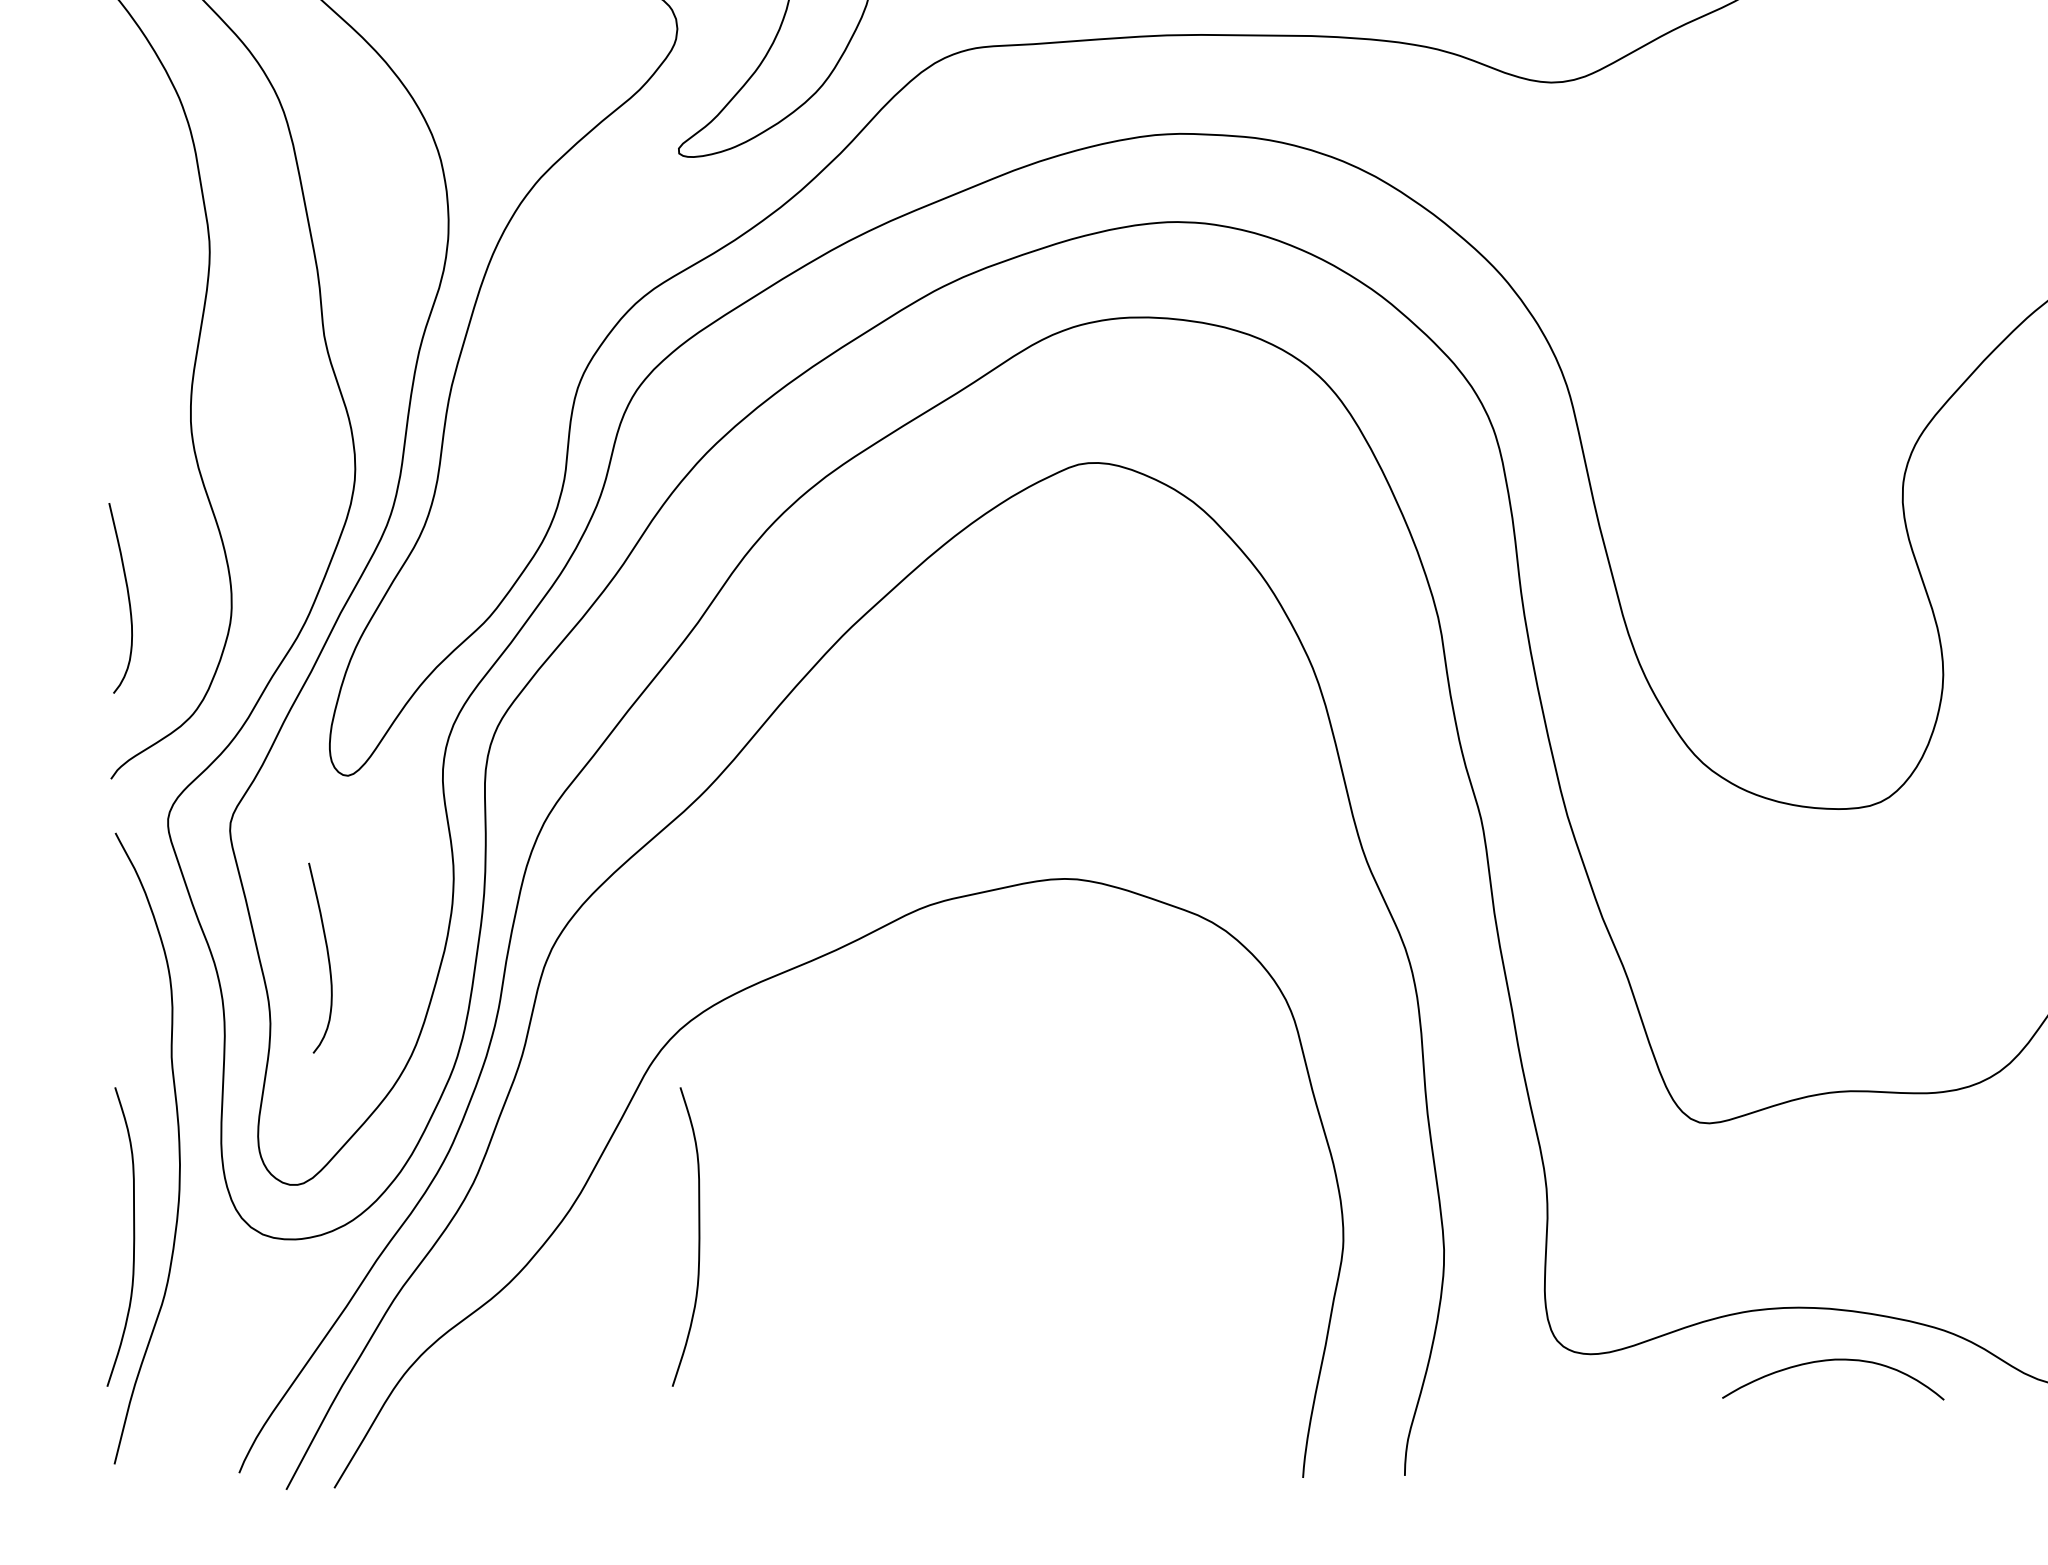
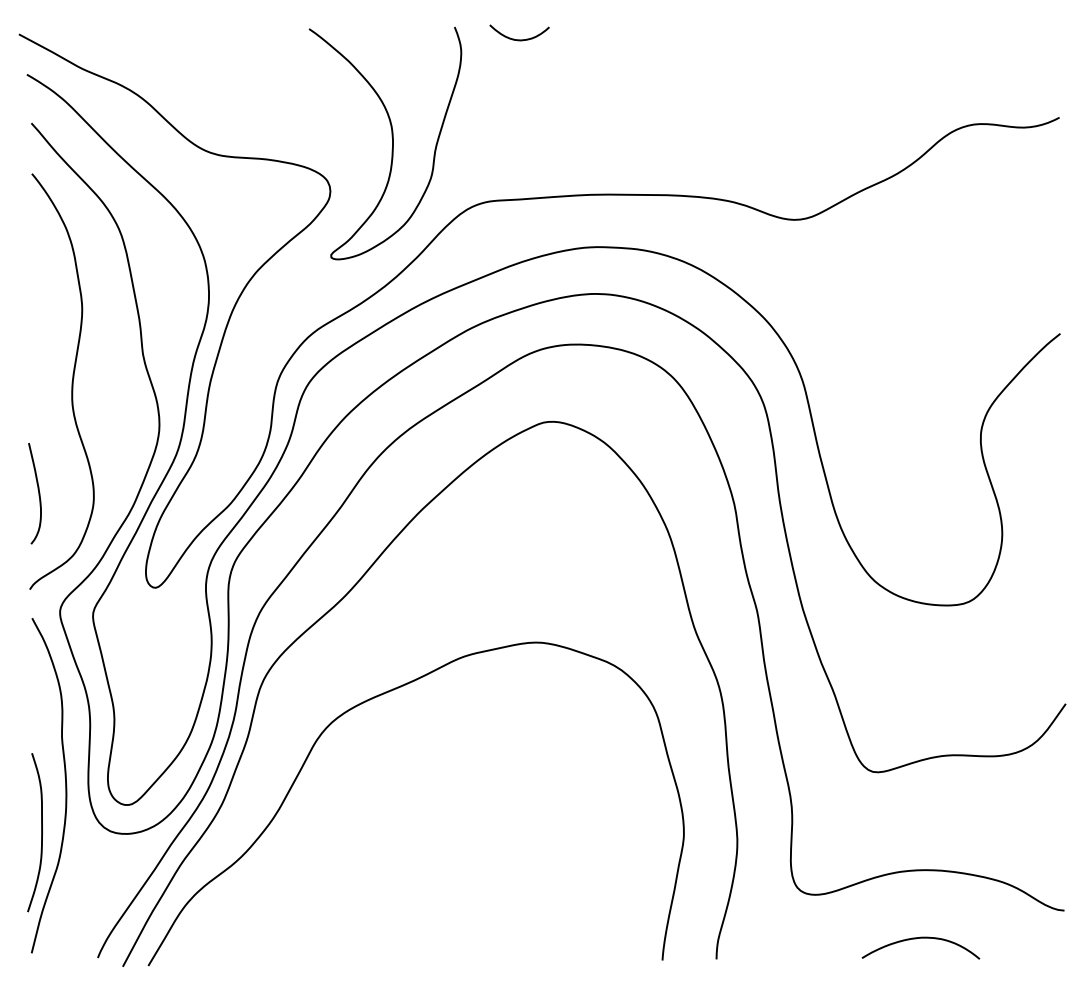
curve: (327, 957) -> (144, 684), removed
curve: (698, 1236) -> (341, 832), removed
curve: (1824, 1362) -> (916, 939), moved

